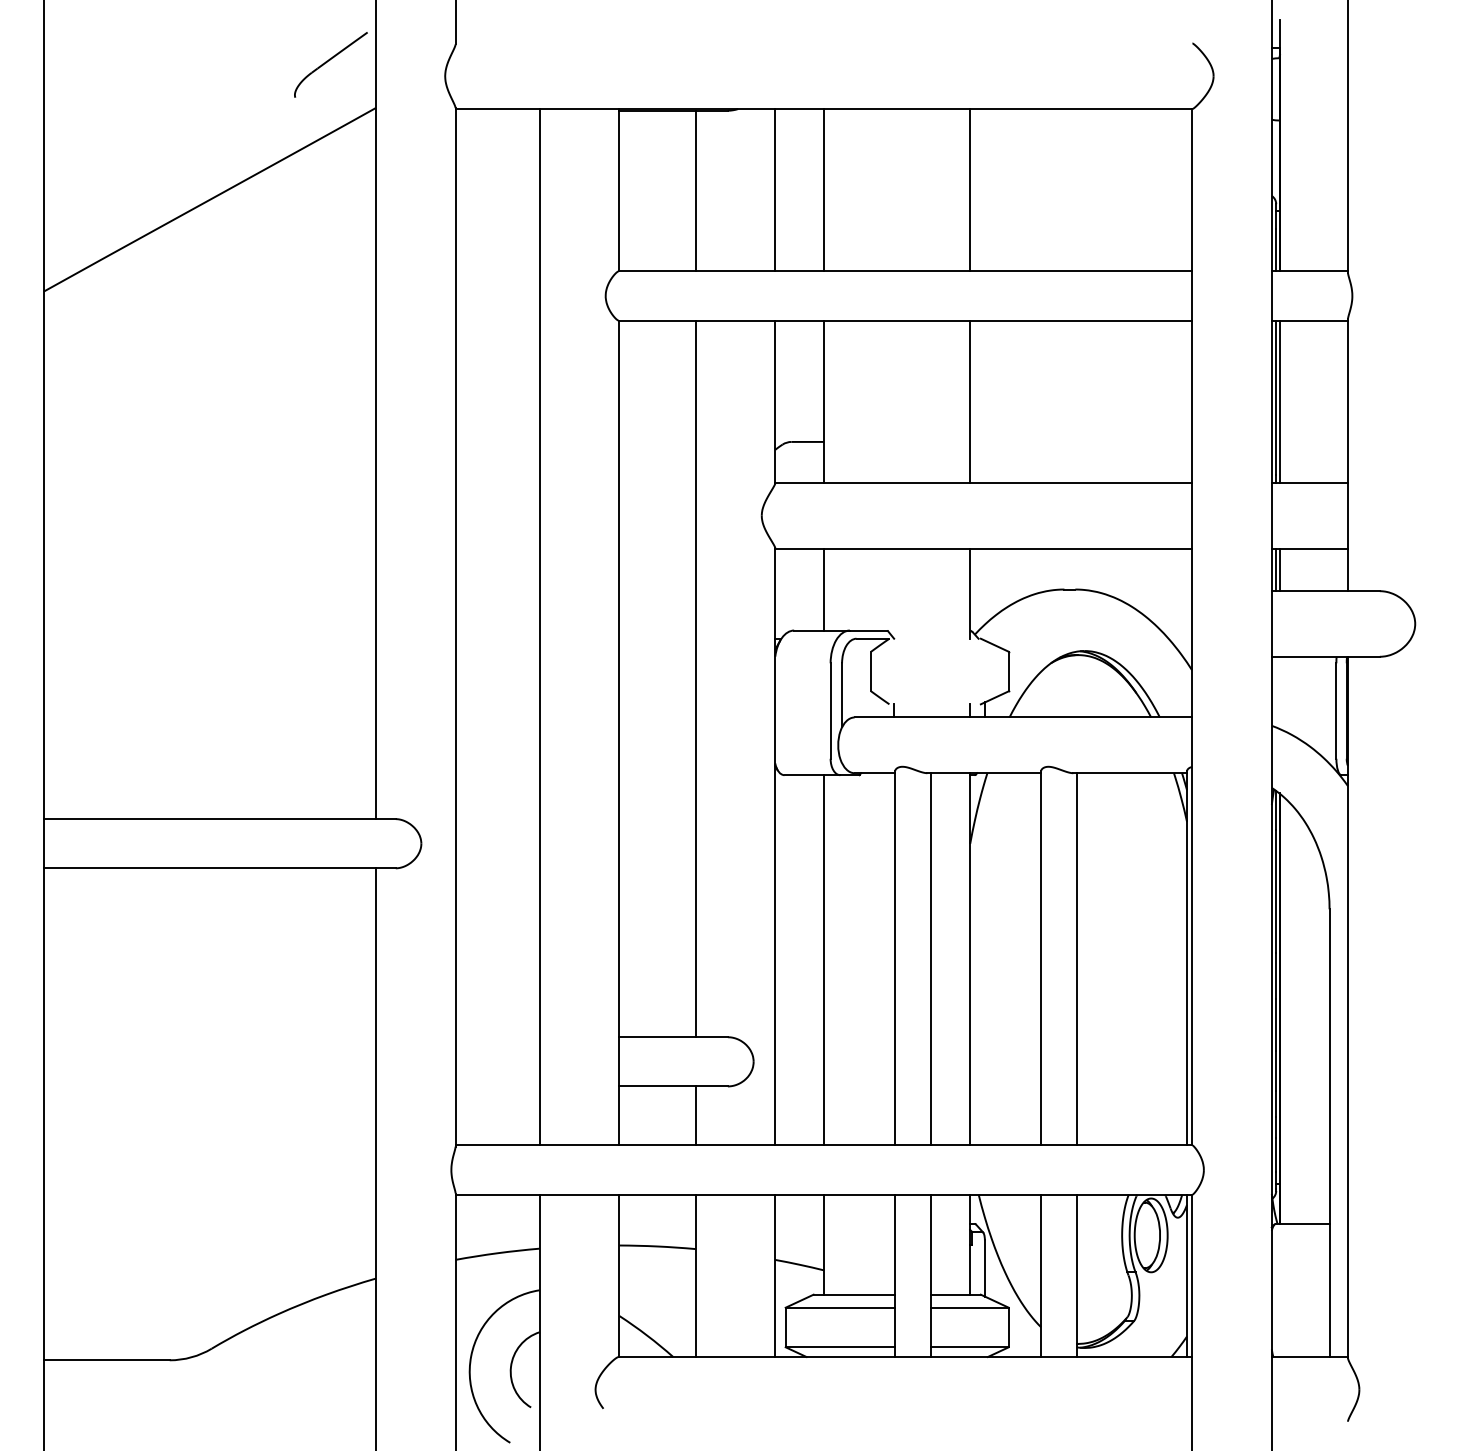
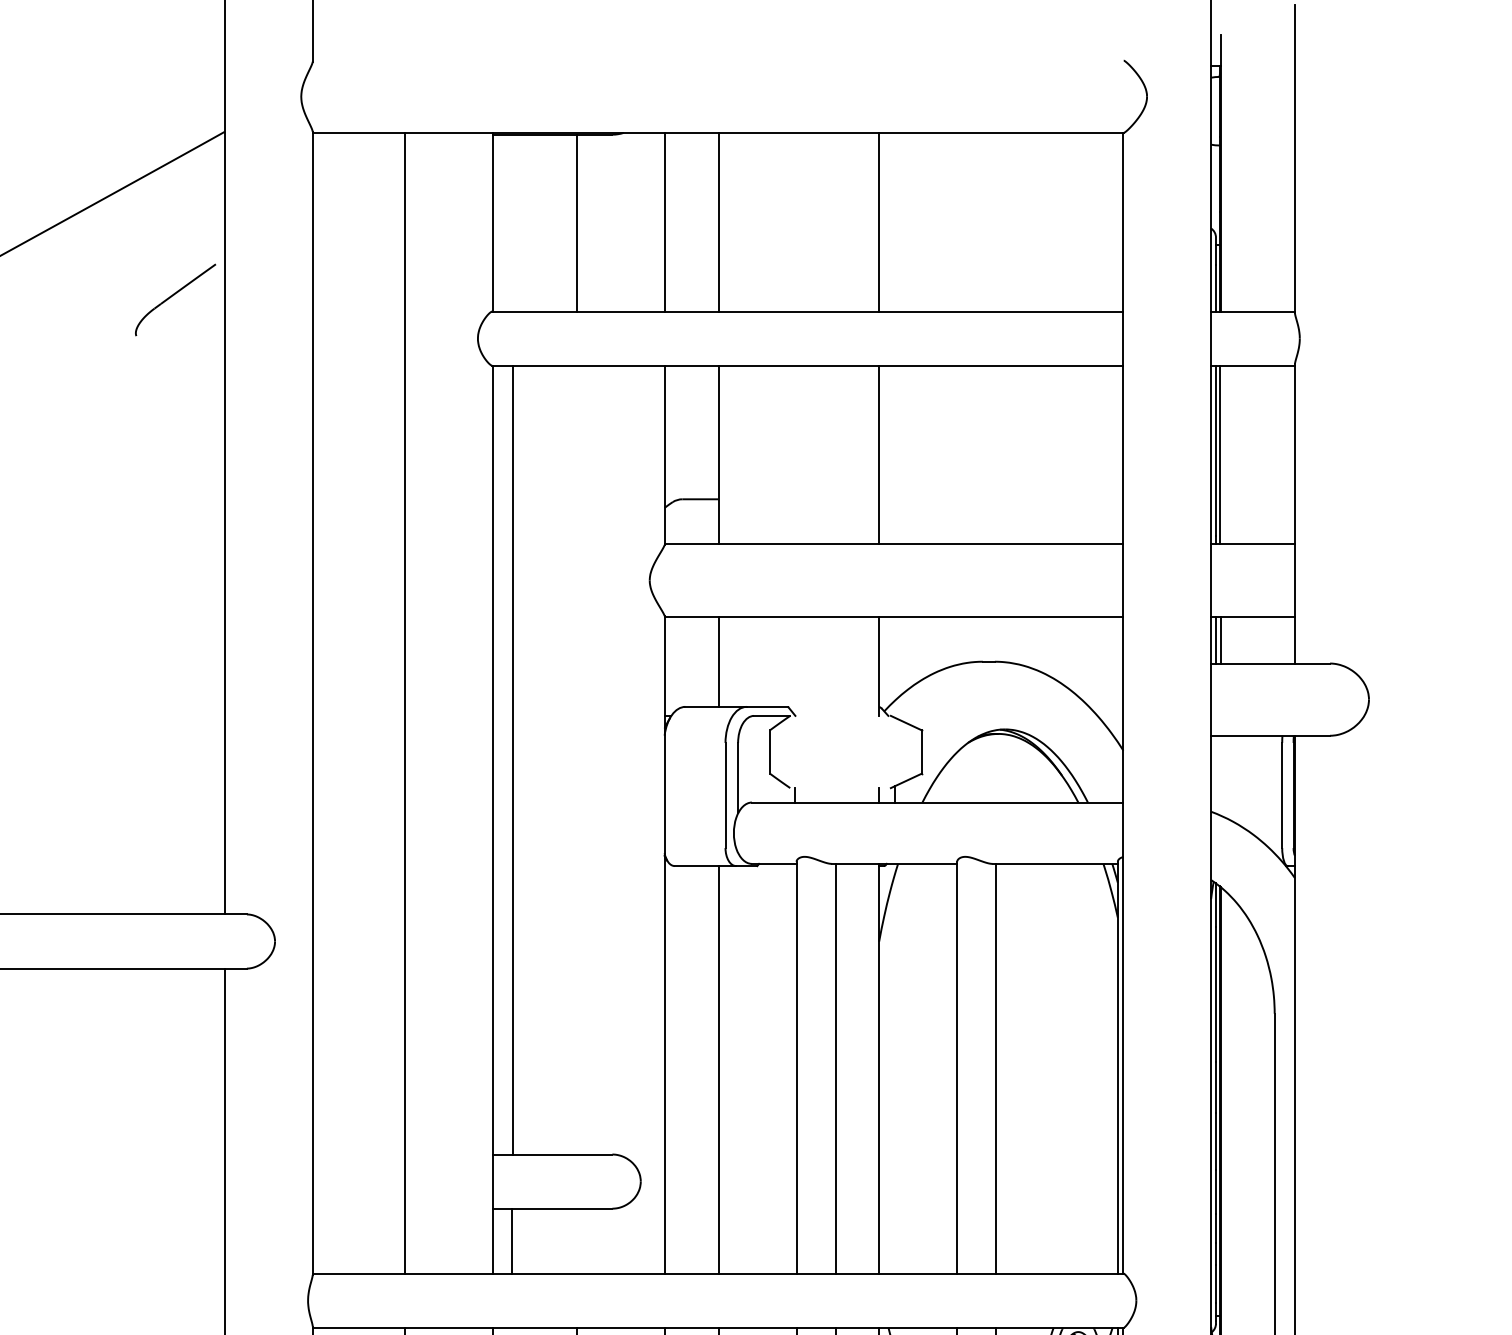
part: (330, 64) -> (175, 299), moved
line: (695, 678) -> (512, 759), moved
line: (695, 1115) -> (511, 1240), moved

